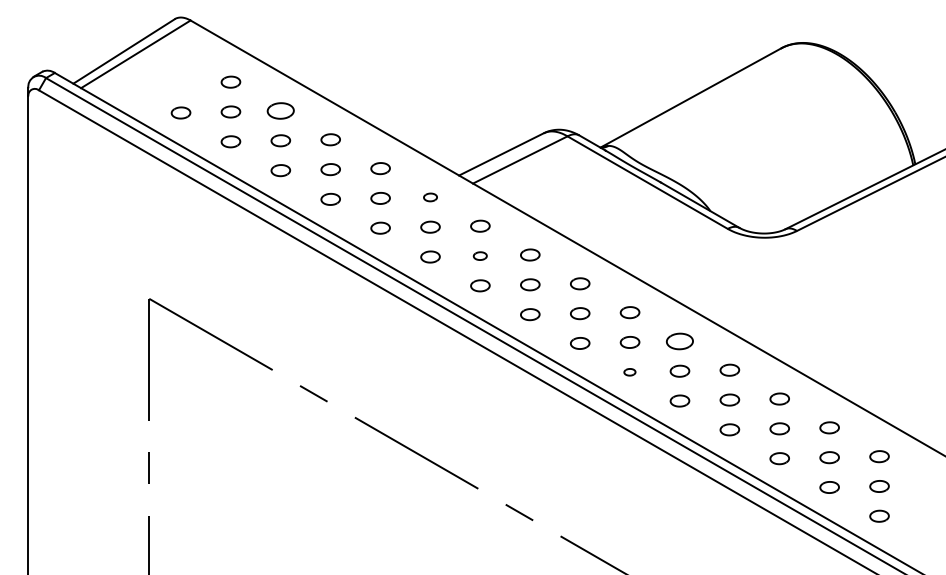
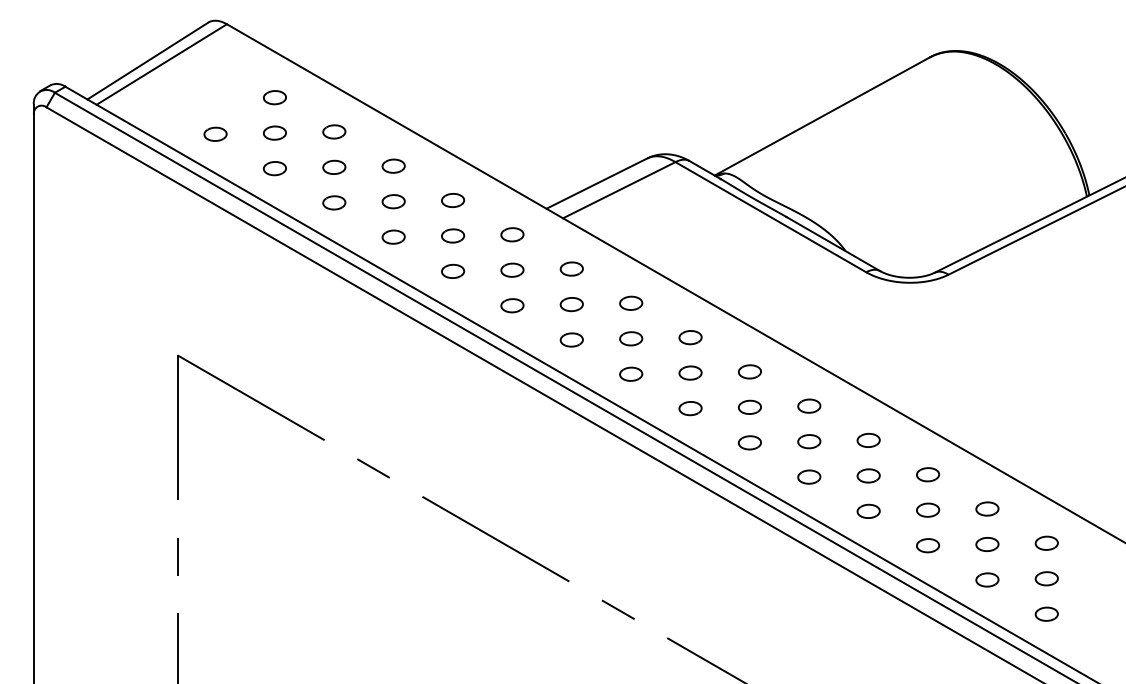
part: (280, 110) -> (334, 131), size x0.71
part: (430, 197) -> (512, 234), size x1.43
part: (480, 255) -> (571, 304), size x1.43
part: (680, 340) -> (809, 405), size x0.71
part: (629, 371) -> (749, 442), size x1.67

